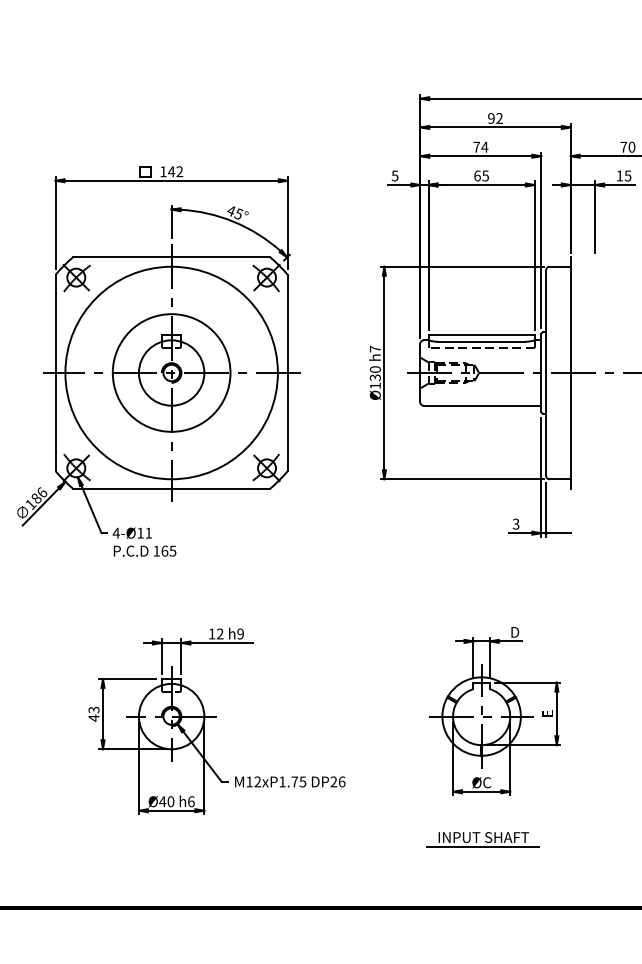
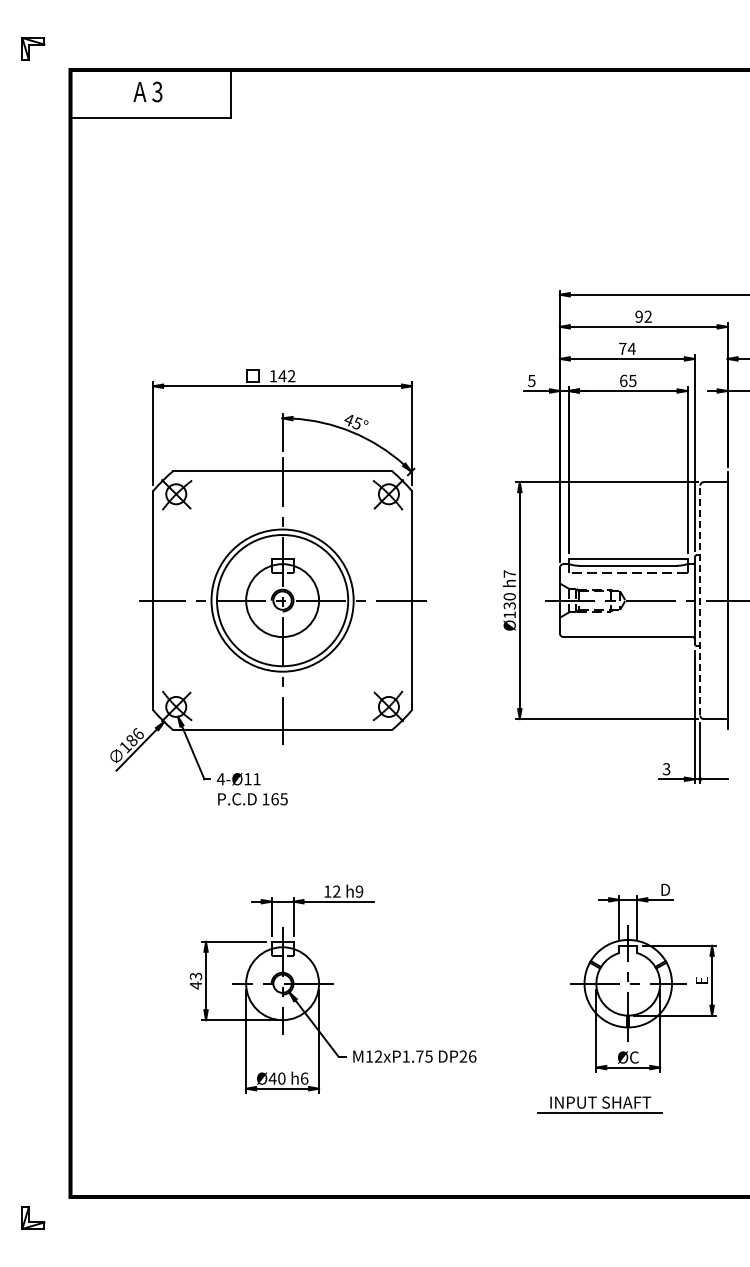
circle: (171, 372) -> (282, 600), size x0.6
line: (546, 372) -> (700, 600), solid -> dashed
part: (482, 839) -> (599, 1104), moved

